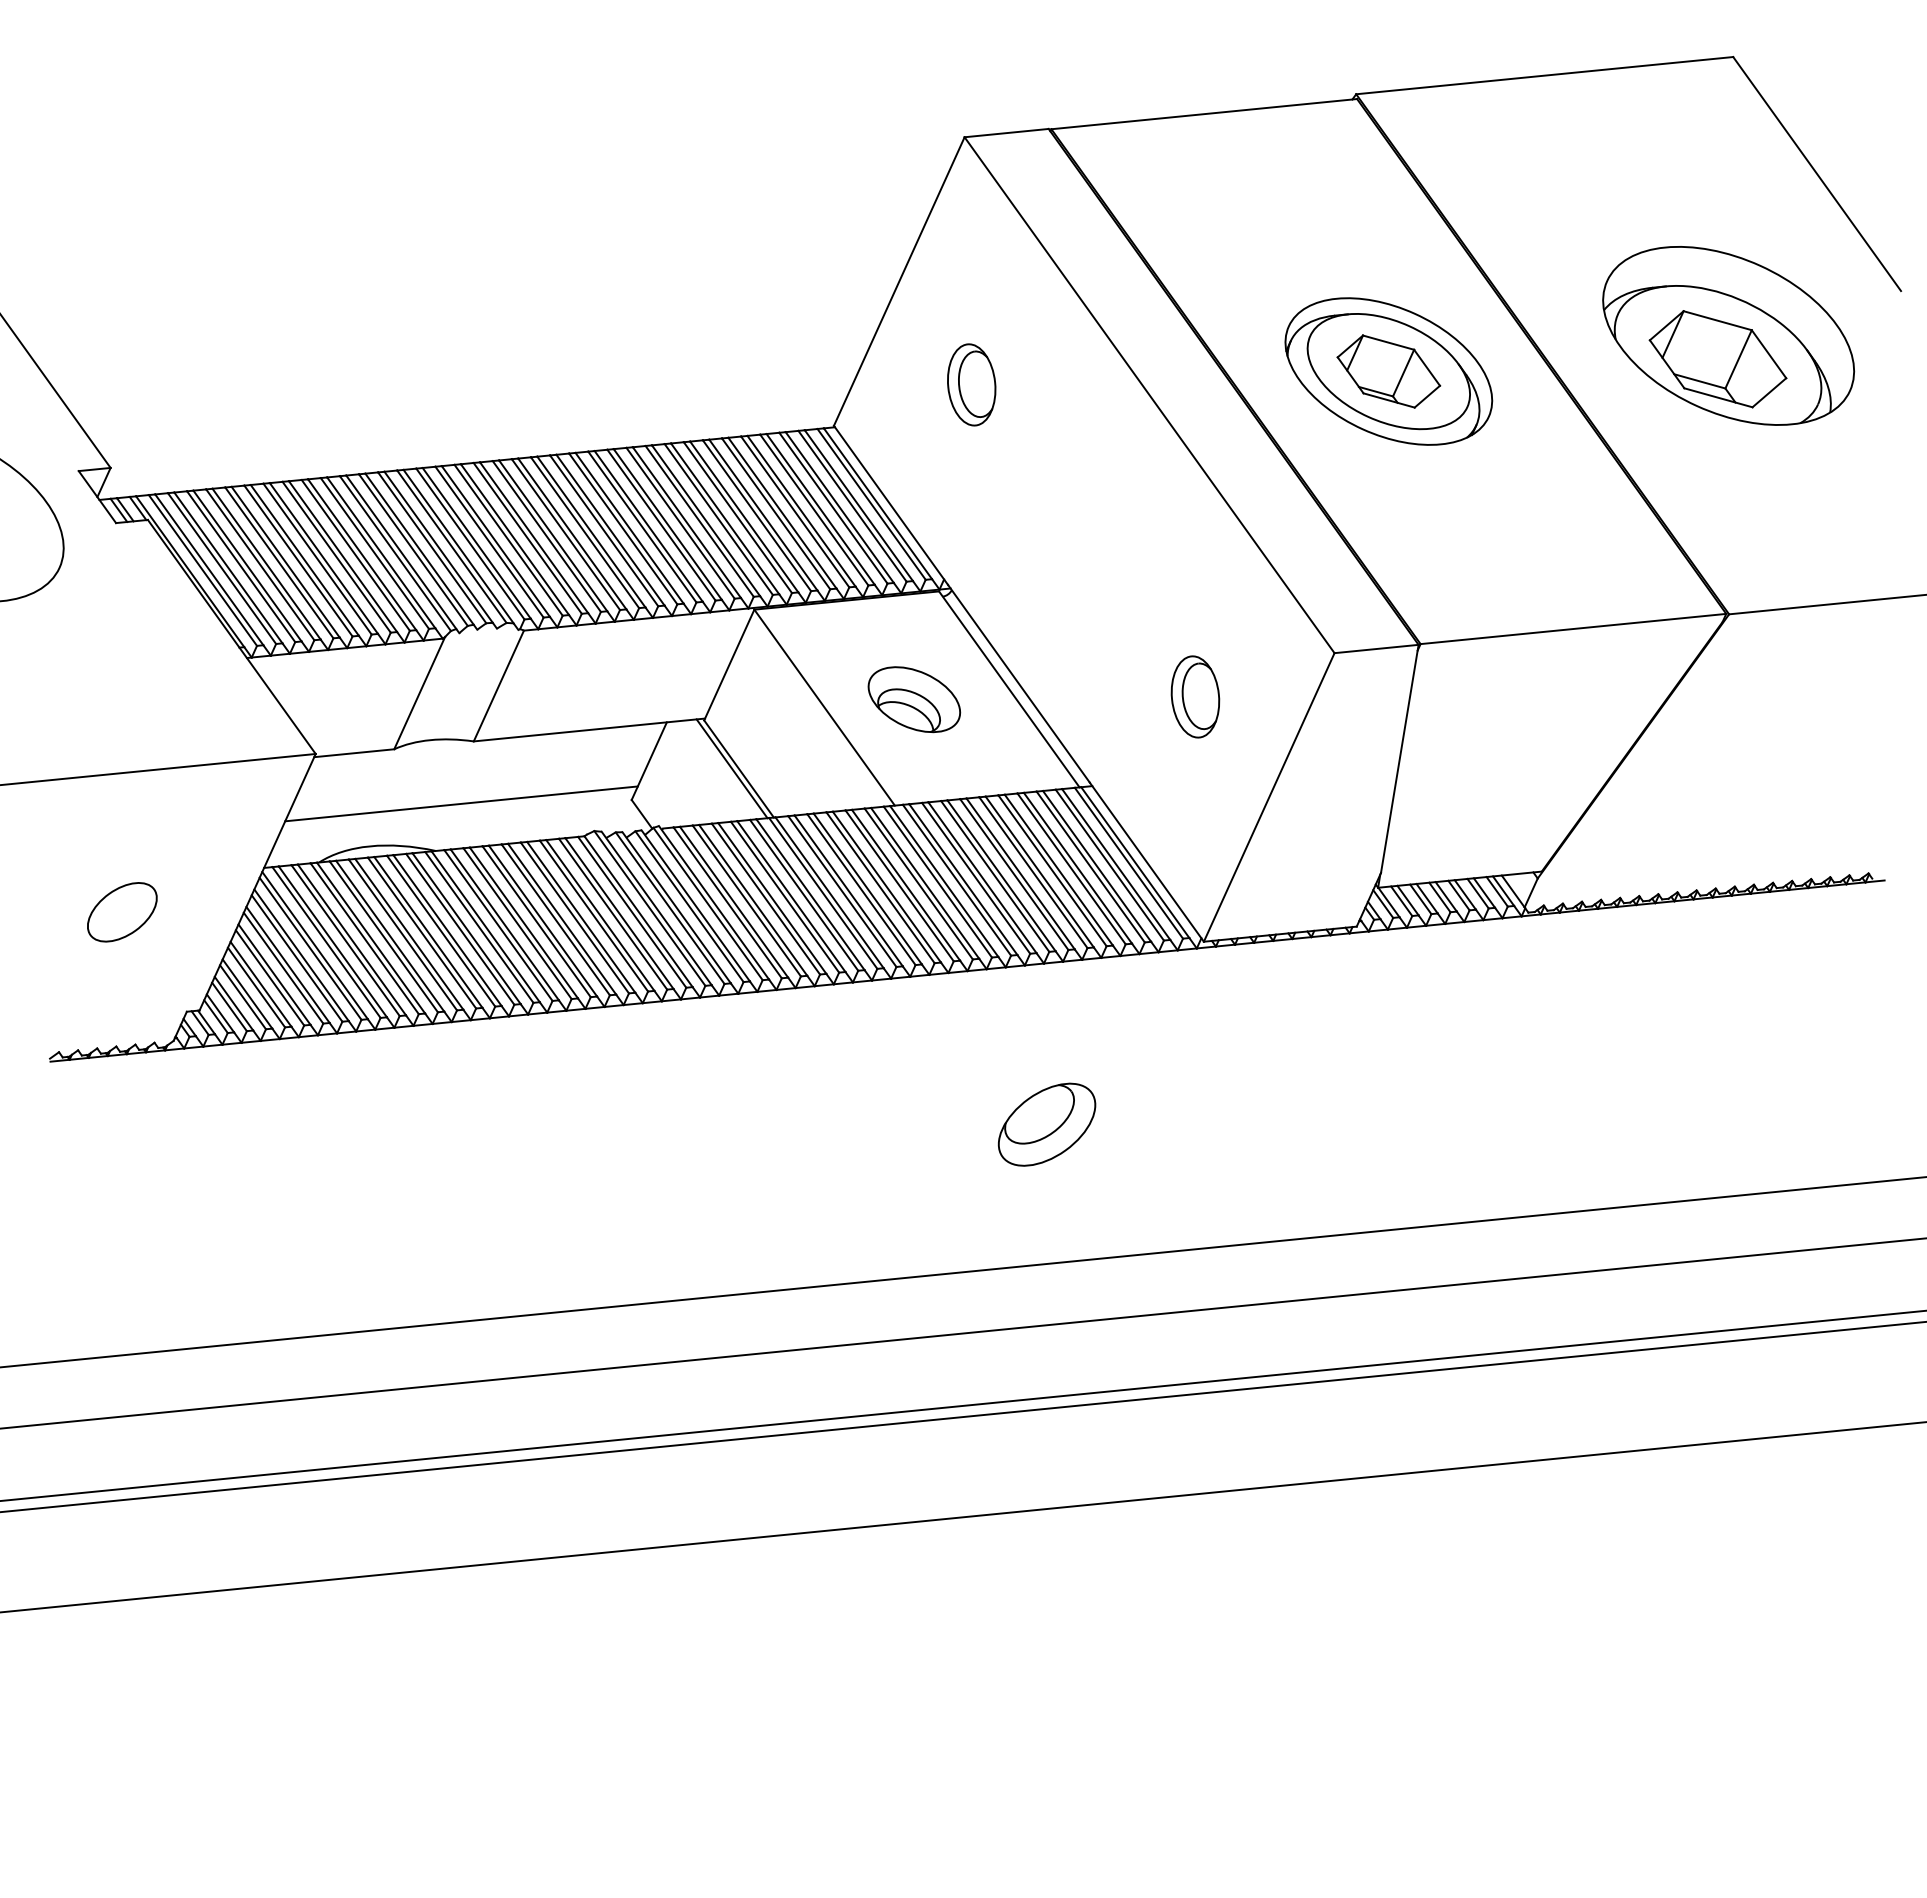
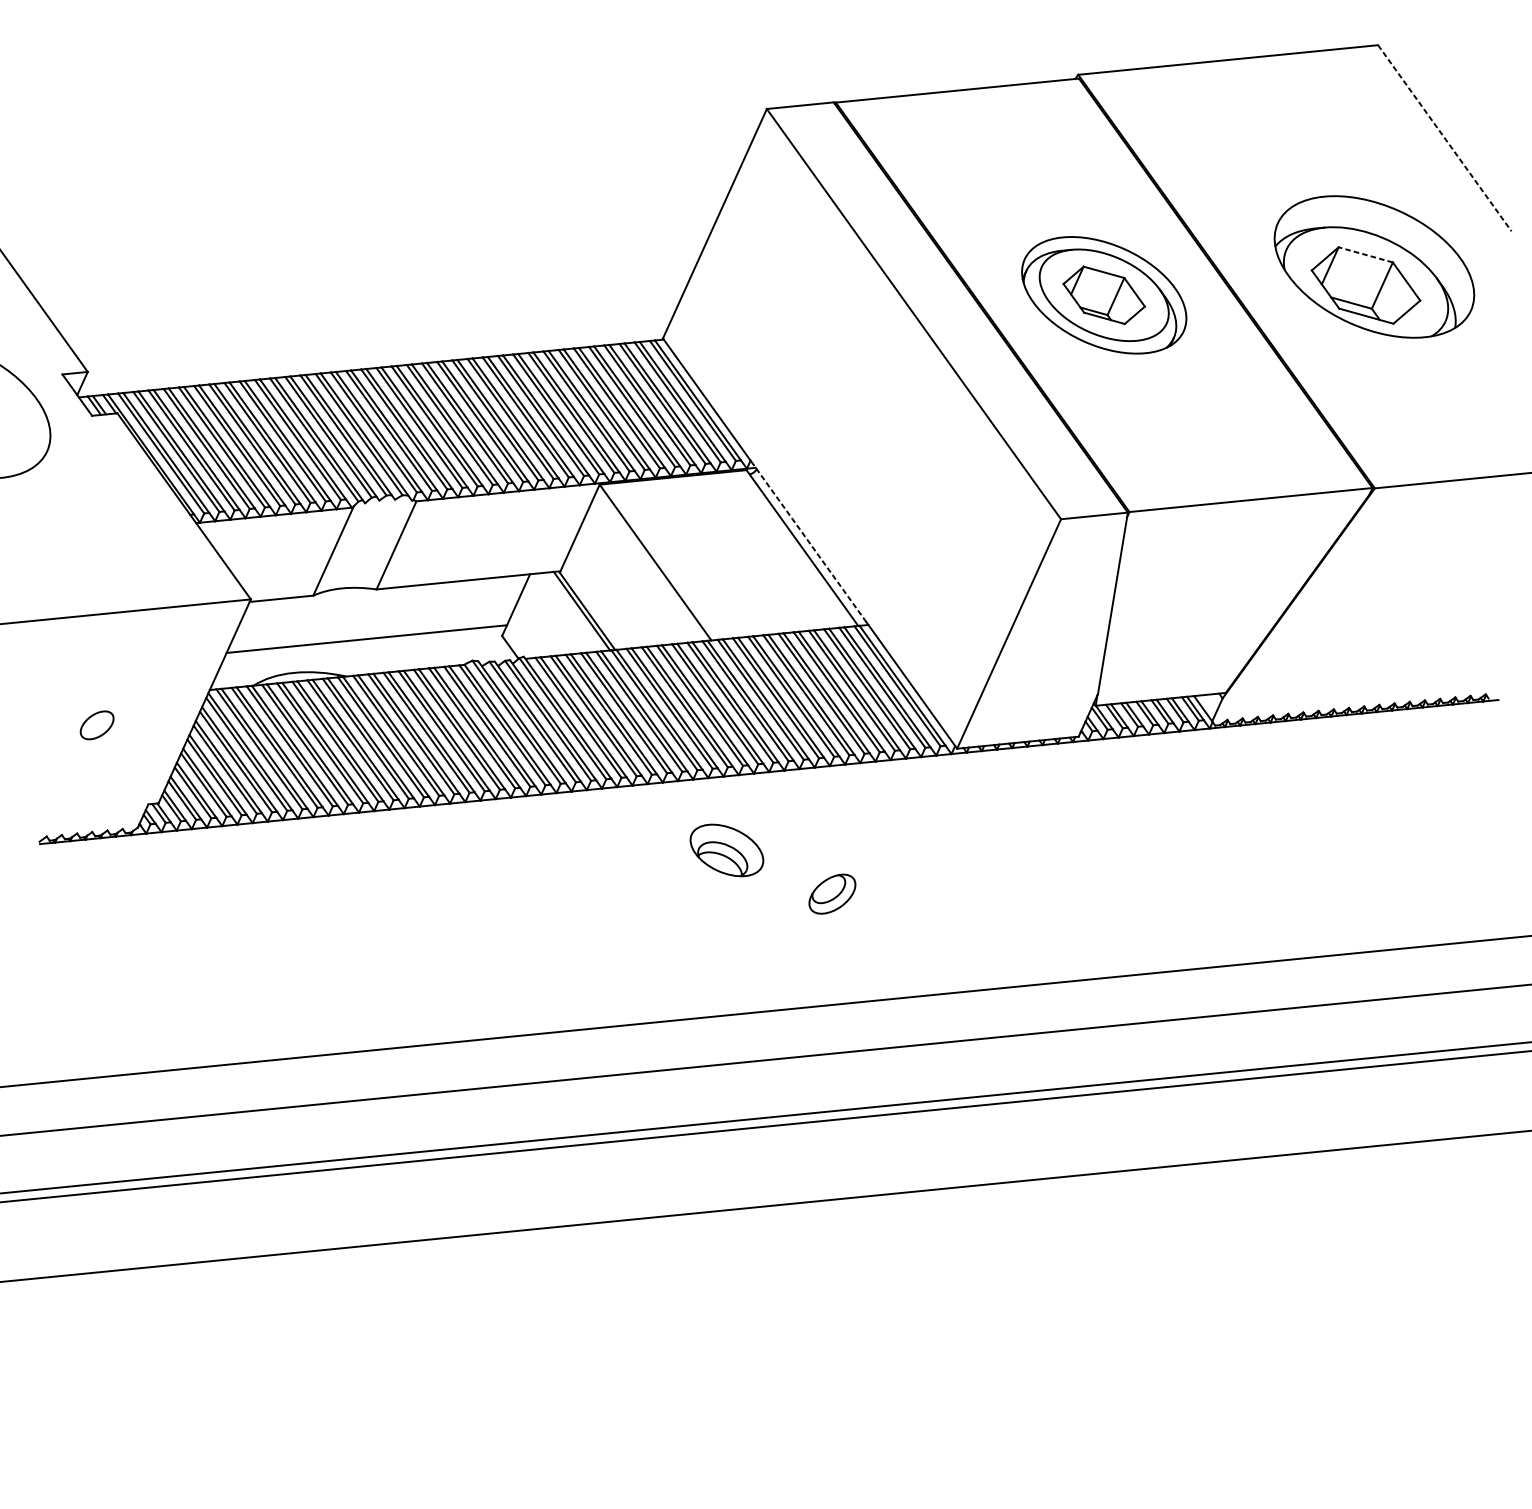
line: (1817, 174) -> (1445, 138), solid -> dashed
line: (1717, 320) -> (1365, 254), solid -> dashed
part: (971, 384) -> (772, 305), removed
line: (1018, 683) -> (809, 543), solid -> dashed
part: (1195, 696) -> (950, 553), removed
part: (914, 699) -> (727, 850), moved
part: (122, 912) -> (97, 725), size x0.6
part: (1046, 1124) -> (832, 894), size x0.6

